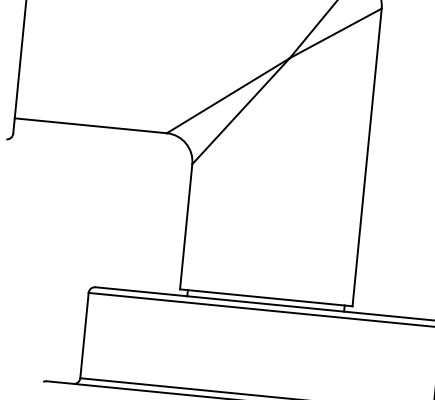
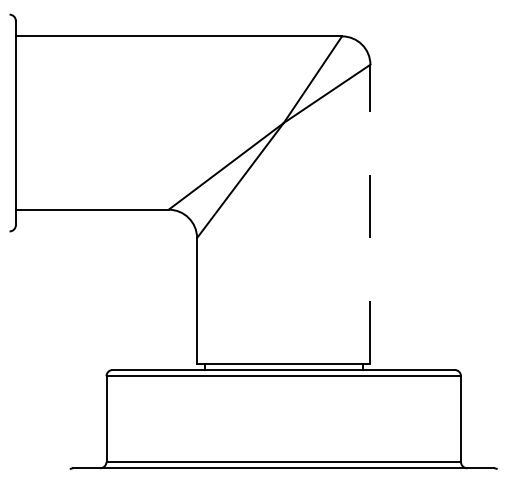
line: (367, 157) -> (370, 214), solid -> dashed

